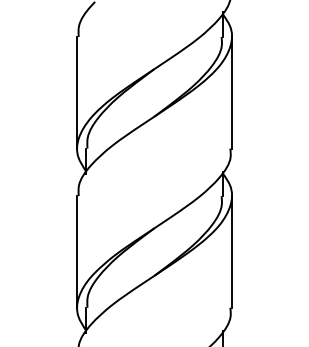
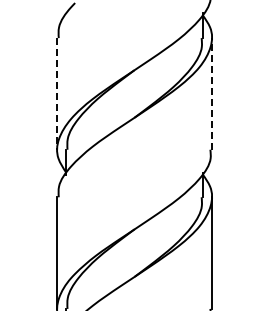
line: (77, 92) -> (57, 93), solid -> dashed
line: (231, 92) -> (211, 93), solid -> dashed

